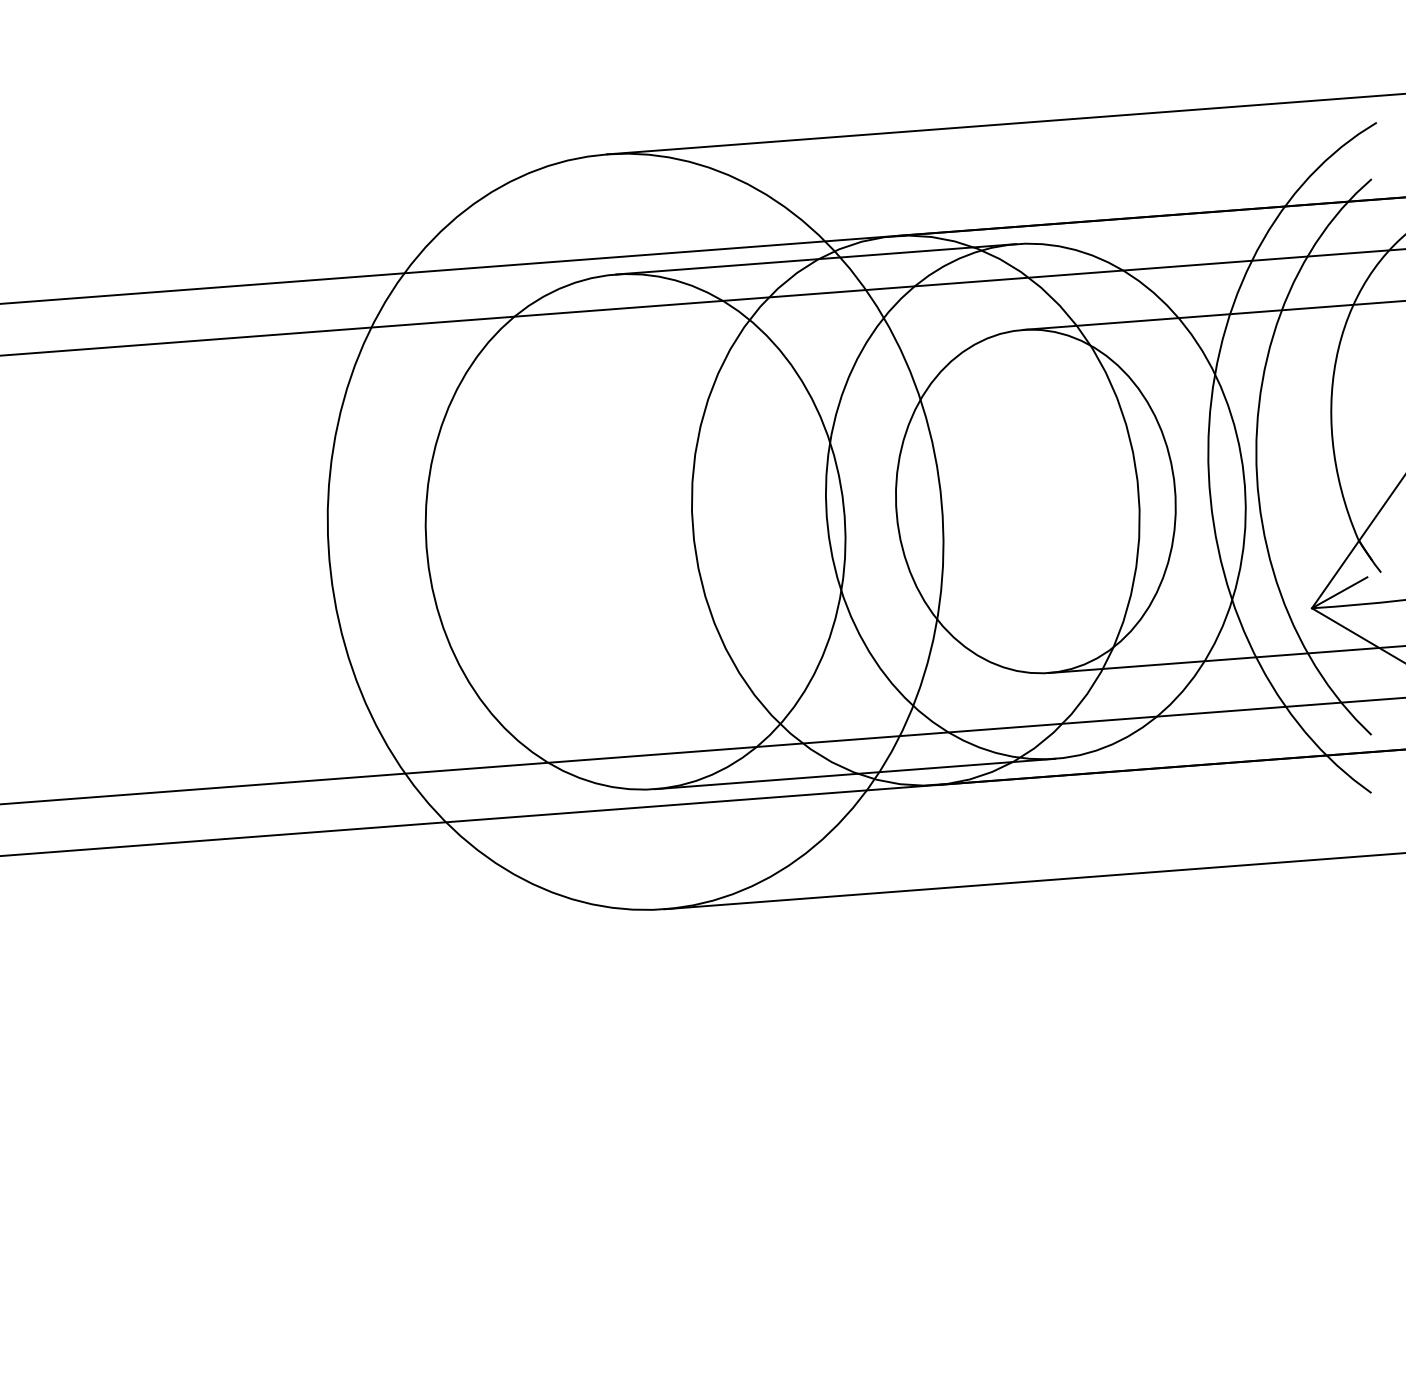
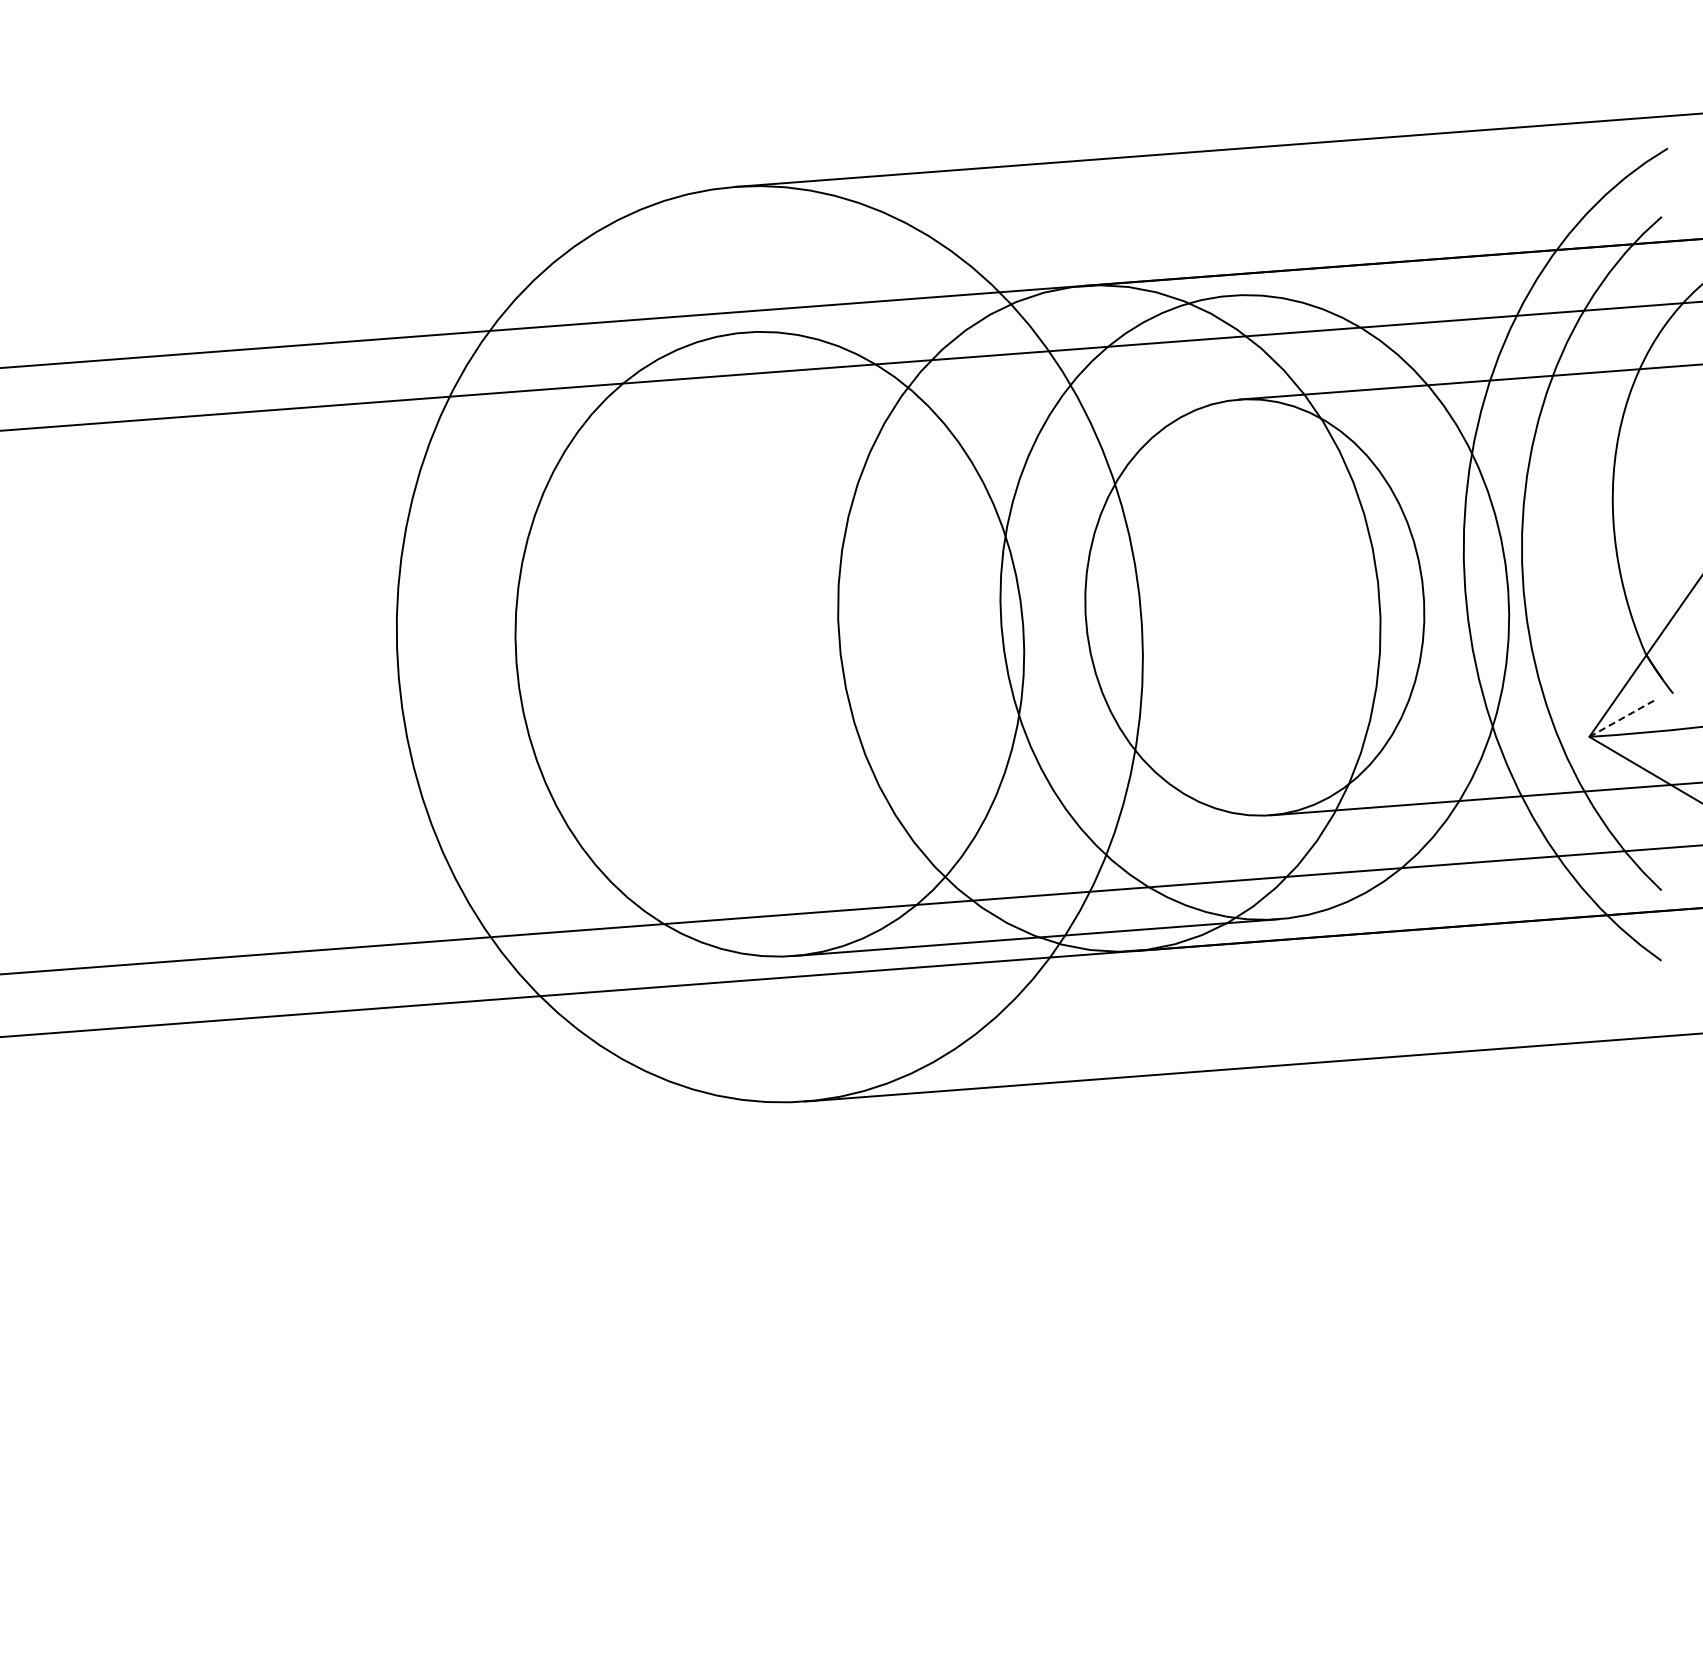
line: (816, 258) -> (988, 313), removed
line: (1340, 592) -> (1623, 717), solid -> dashed

